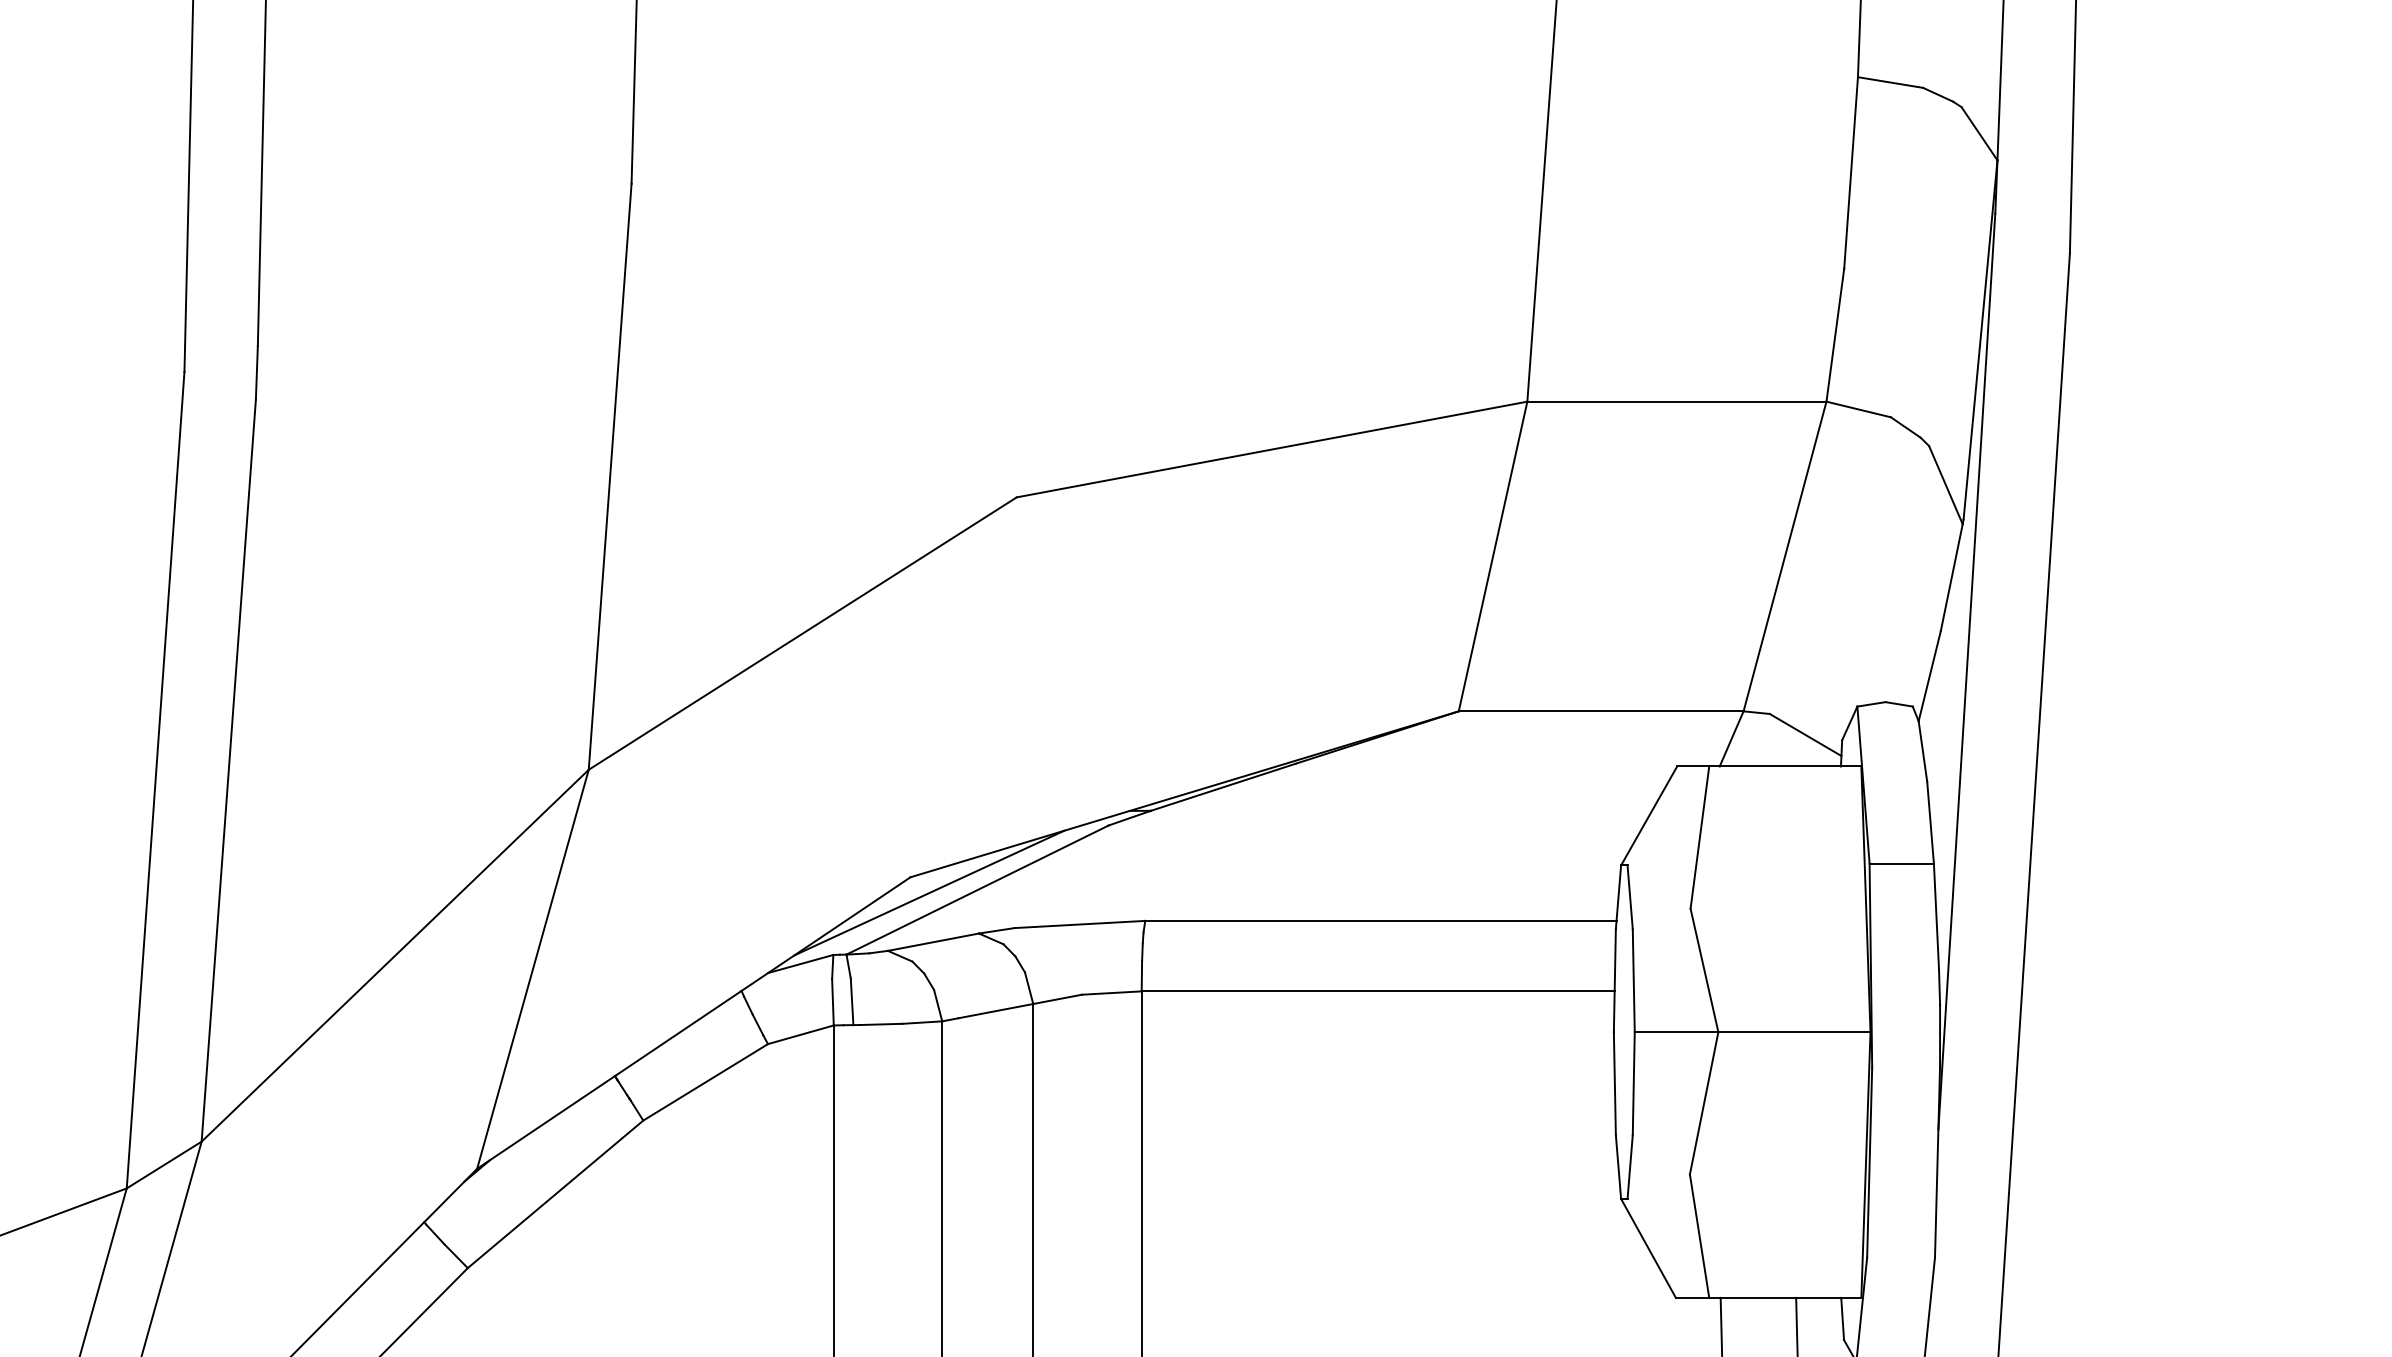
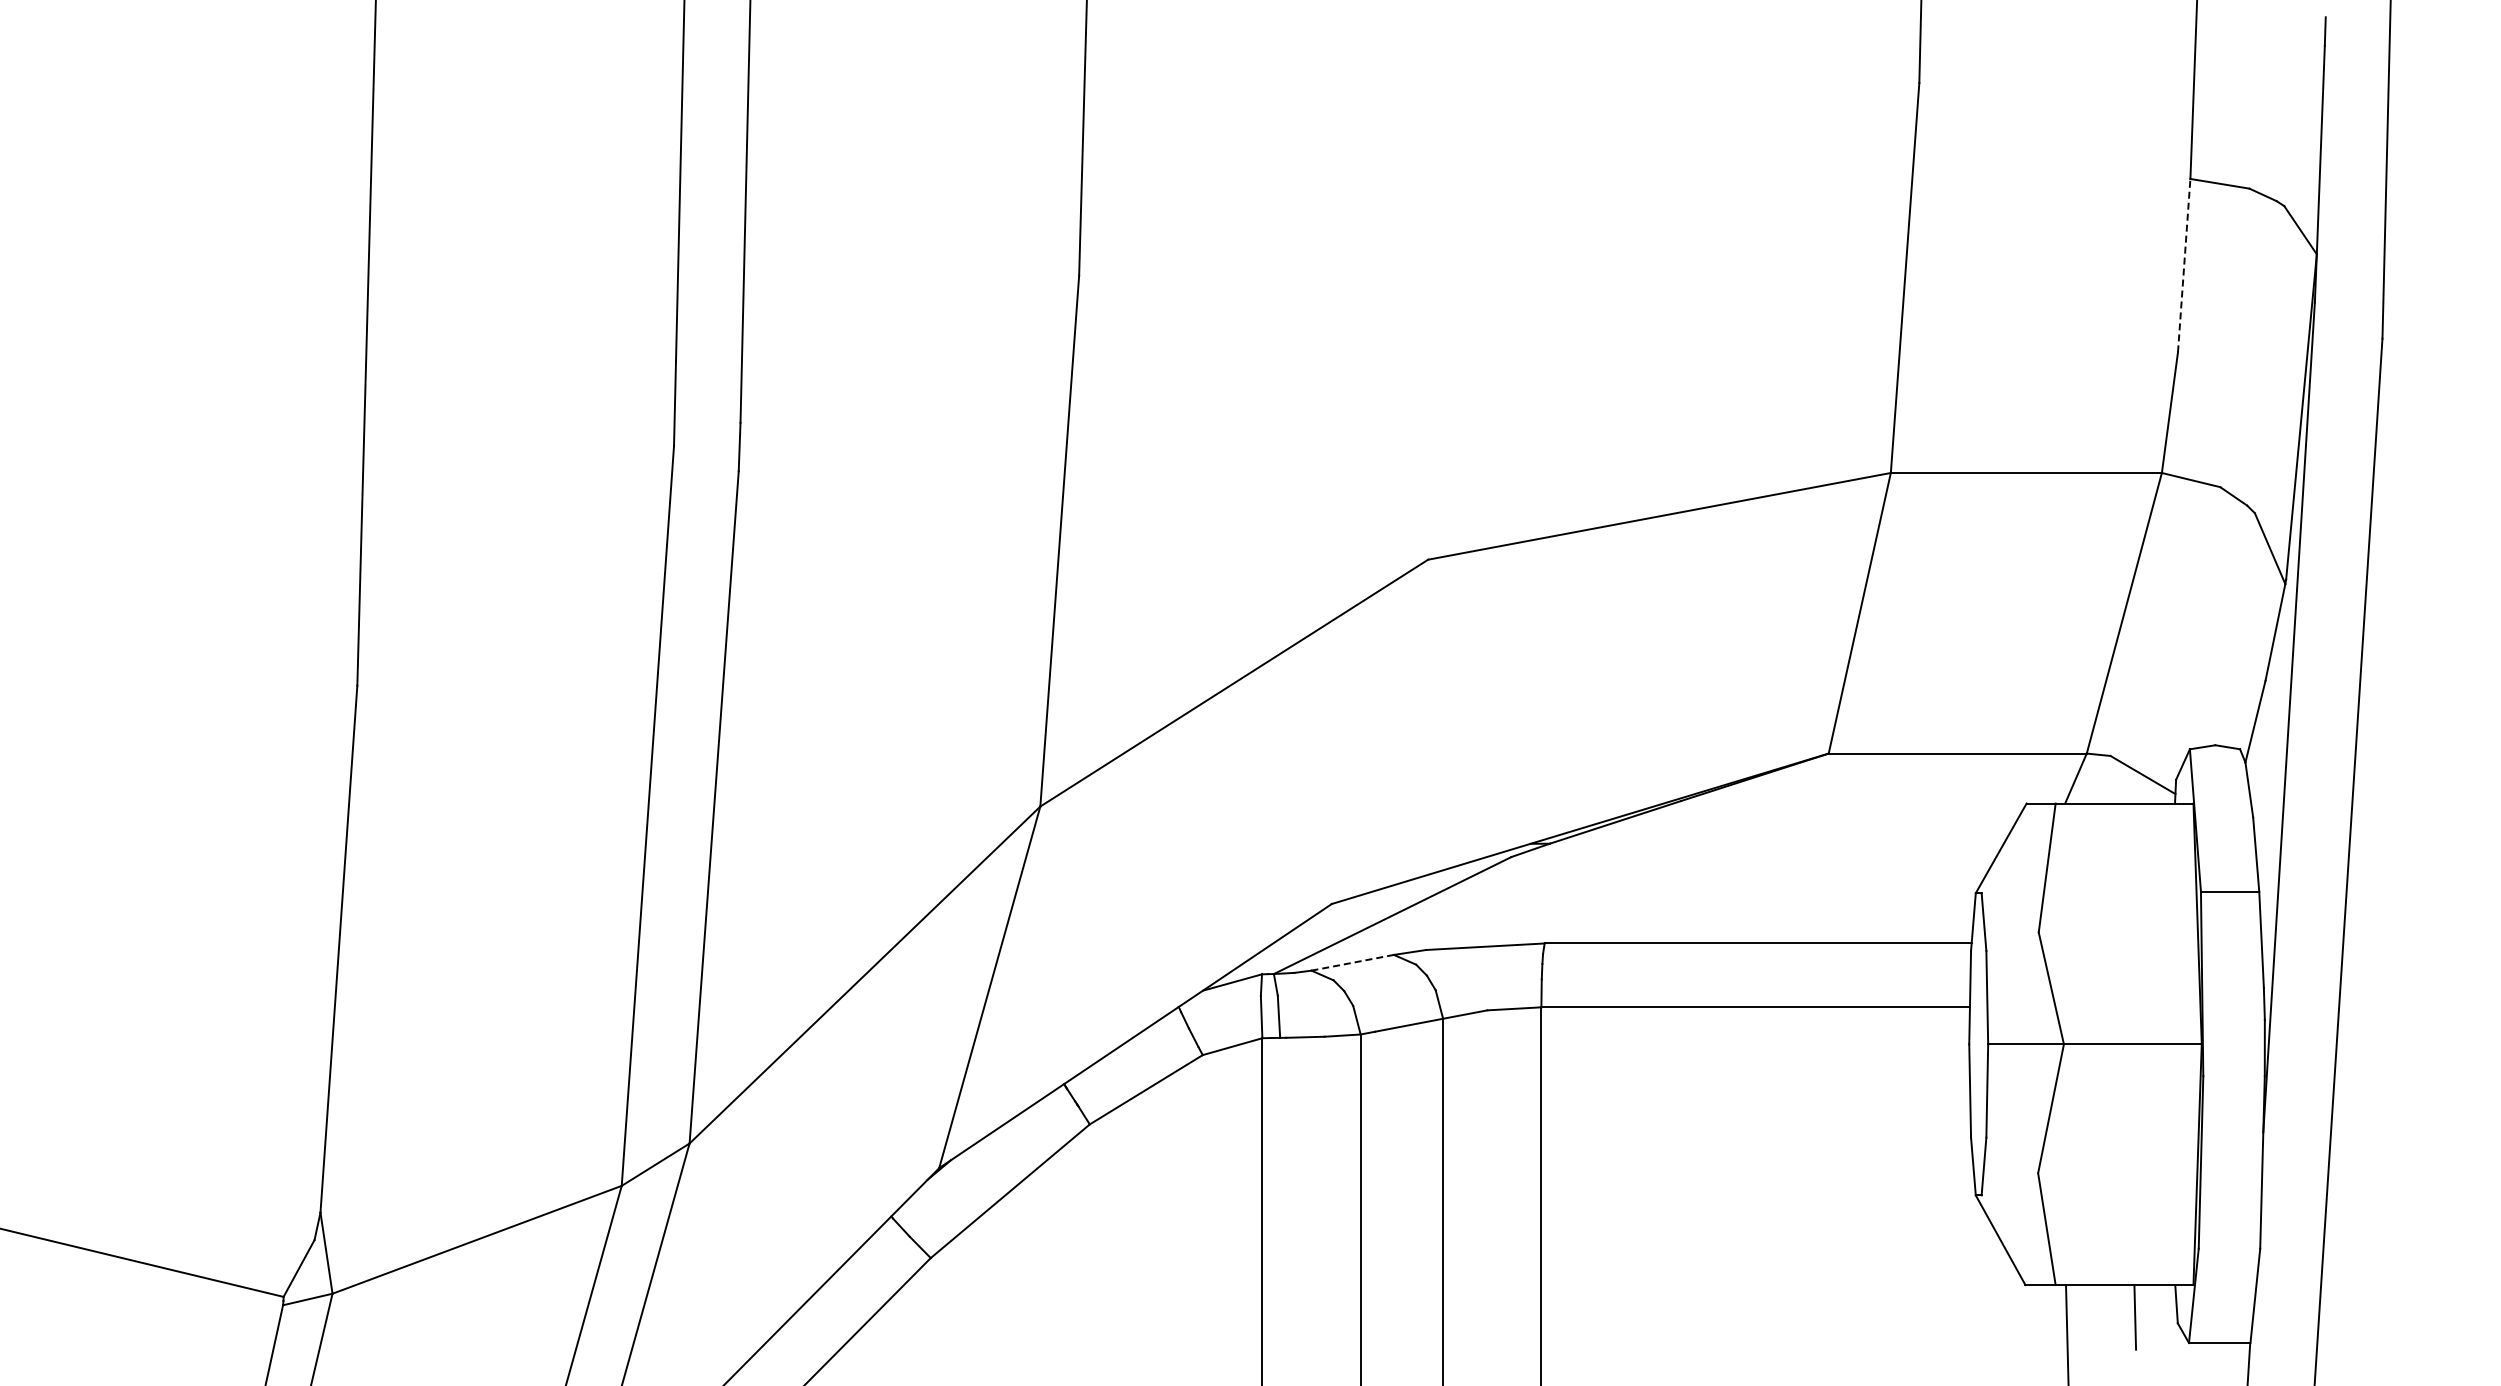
line: (1851, 172) -> (2184, 265), solid -> dashed
line: (928, 892) -> (1348, 917), removed
line: (933, 941) -> (1352, 962), solid -> dashed

